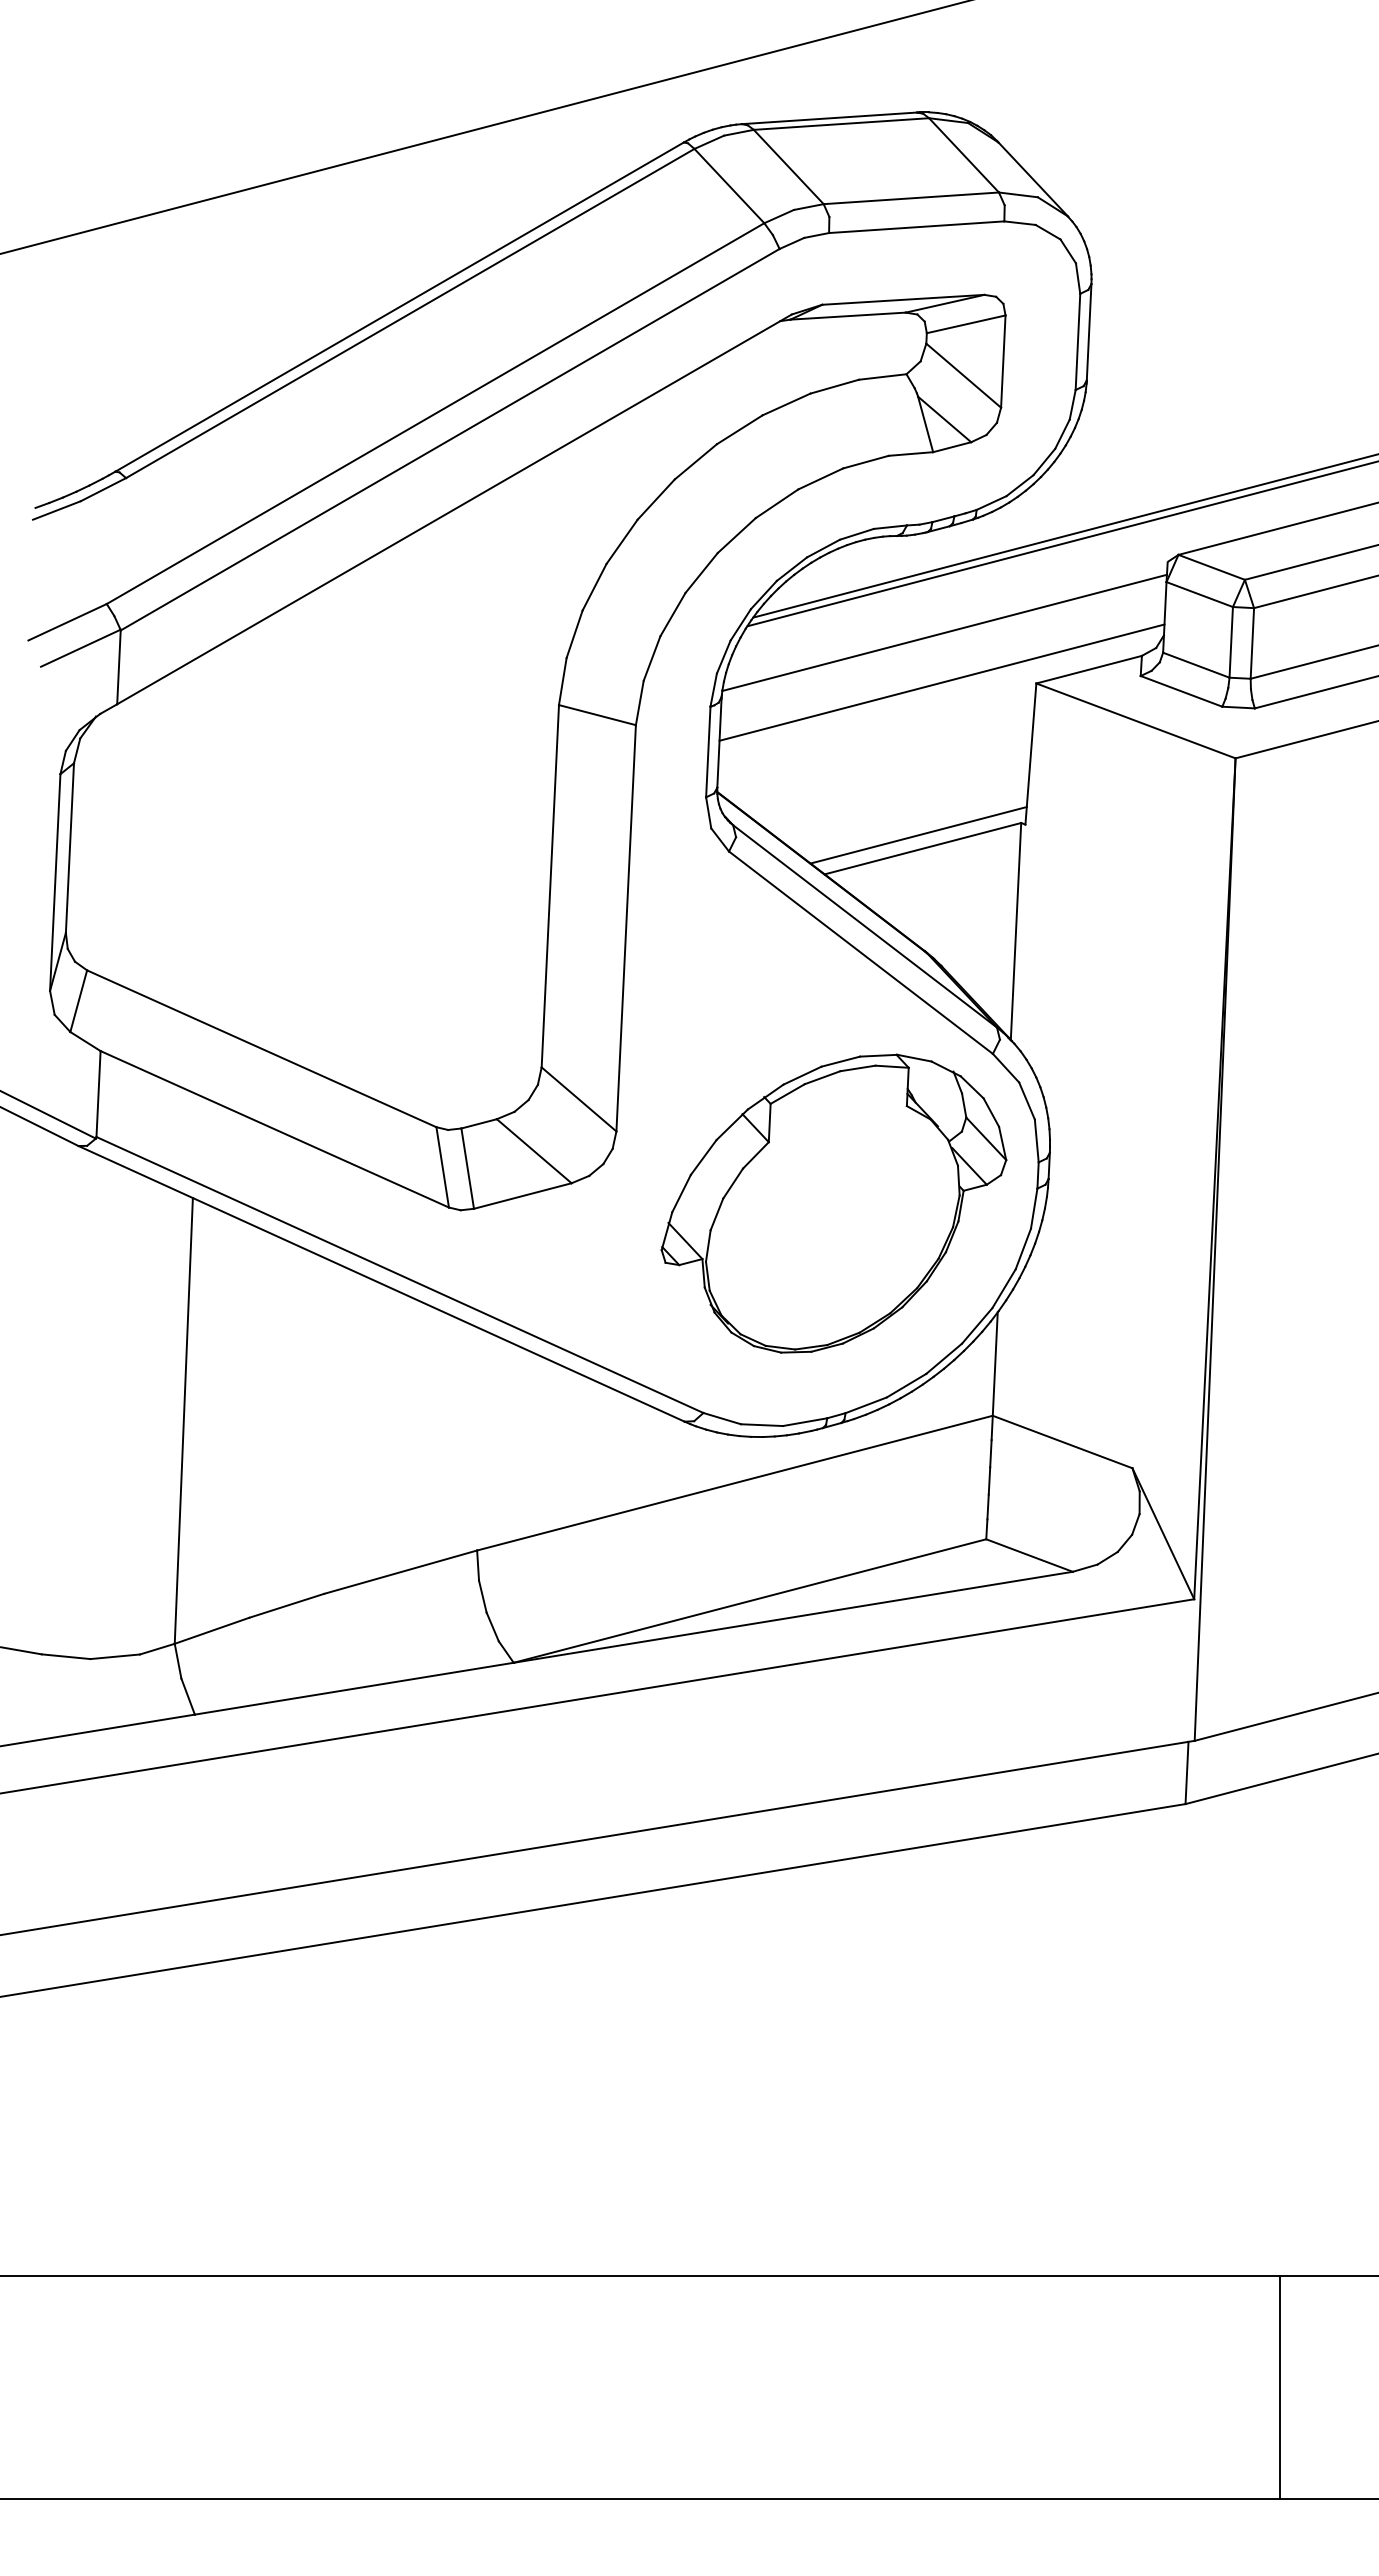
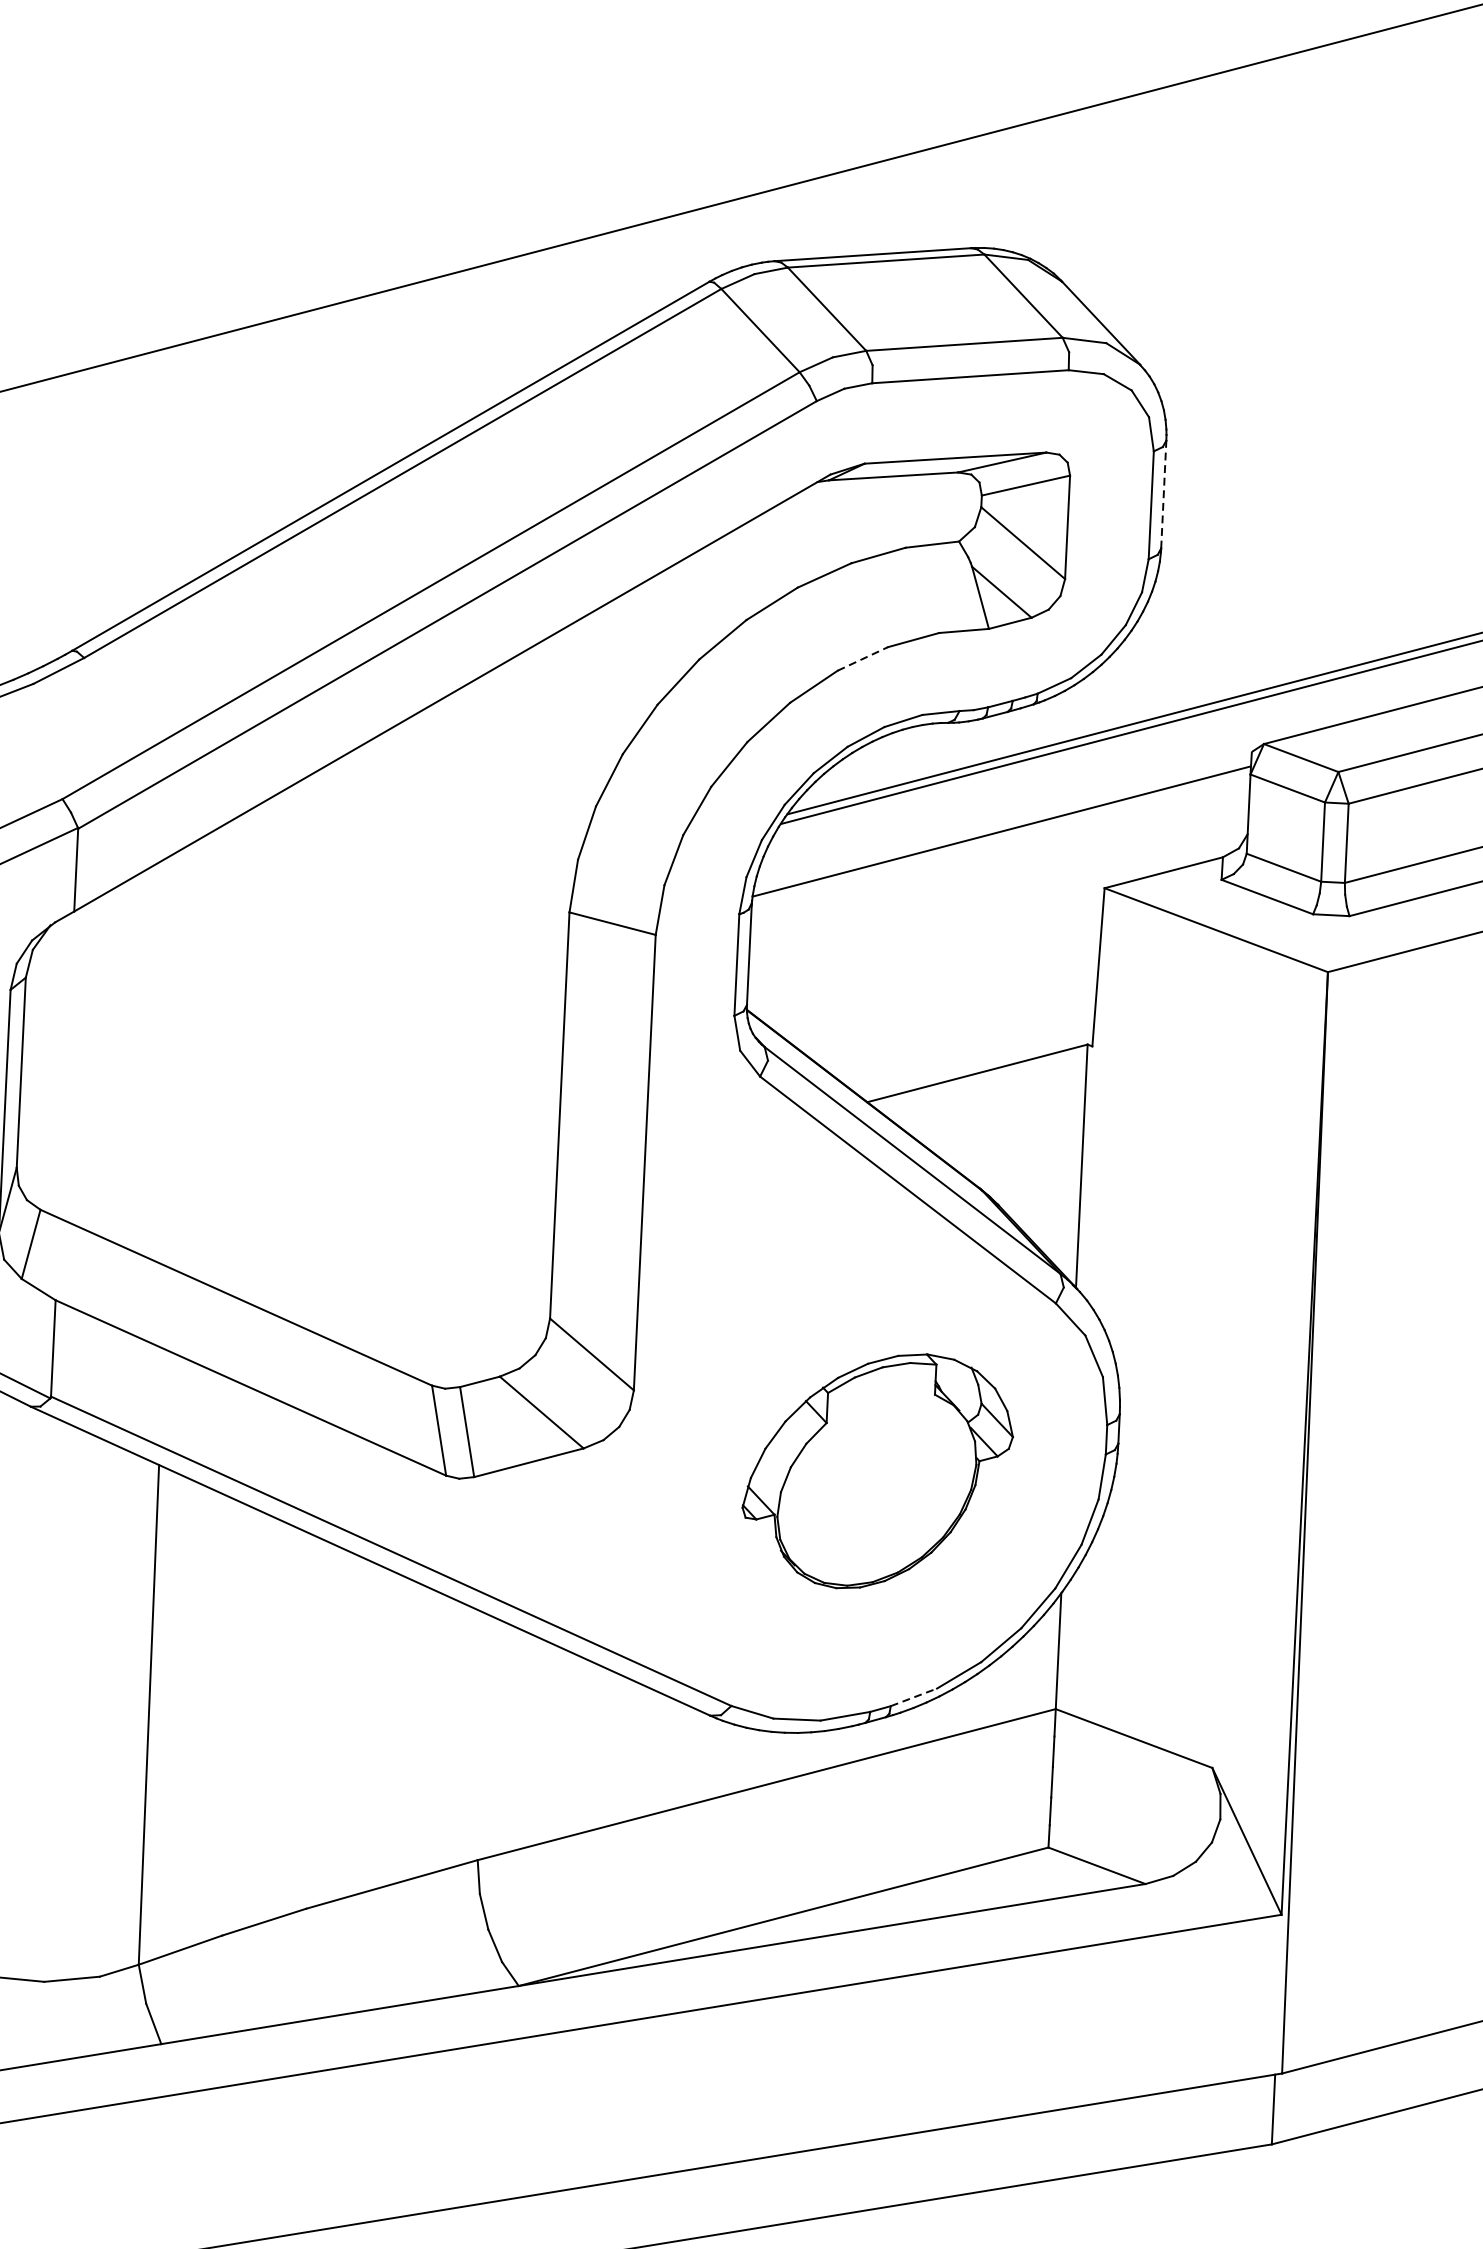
line: (1089, 331) -> (1164, 493), solid -> dashed
line: (820, 478) -> (862, 658), solid -> dashed
line: (941, 682) -> (998, 887), removed
line: (918, 835) -> (972, 1058), removed
part: (833, 1203) -> (877, 1471), size x0.7
line: (866, 1405) -> (914, 1697), solid -> dashed

